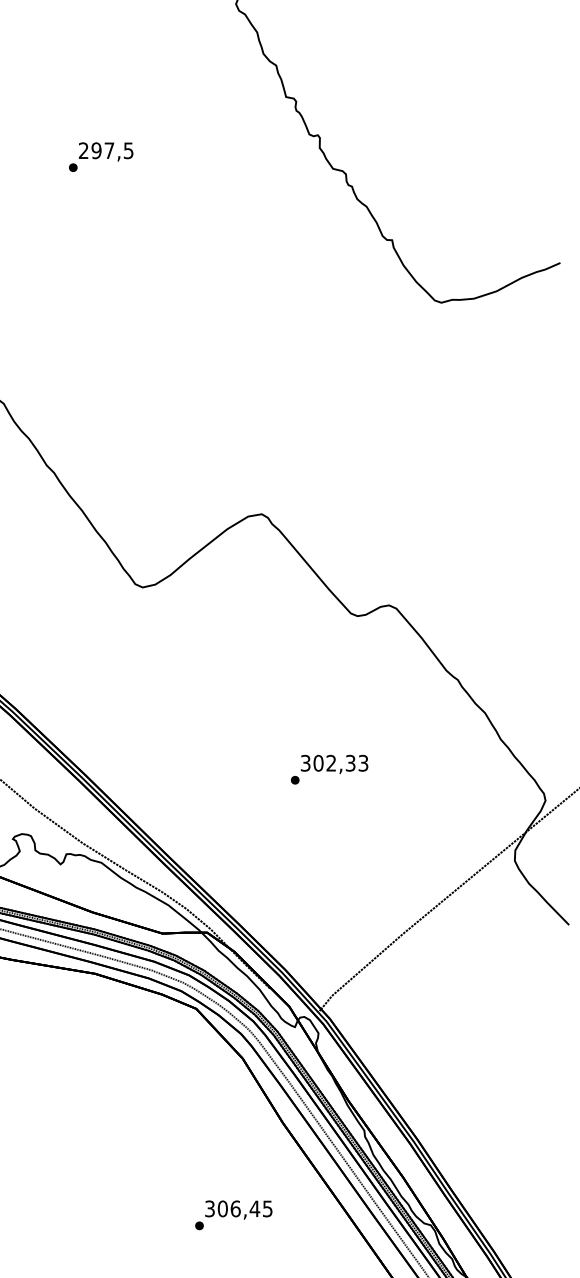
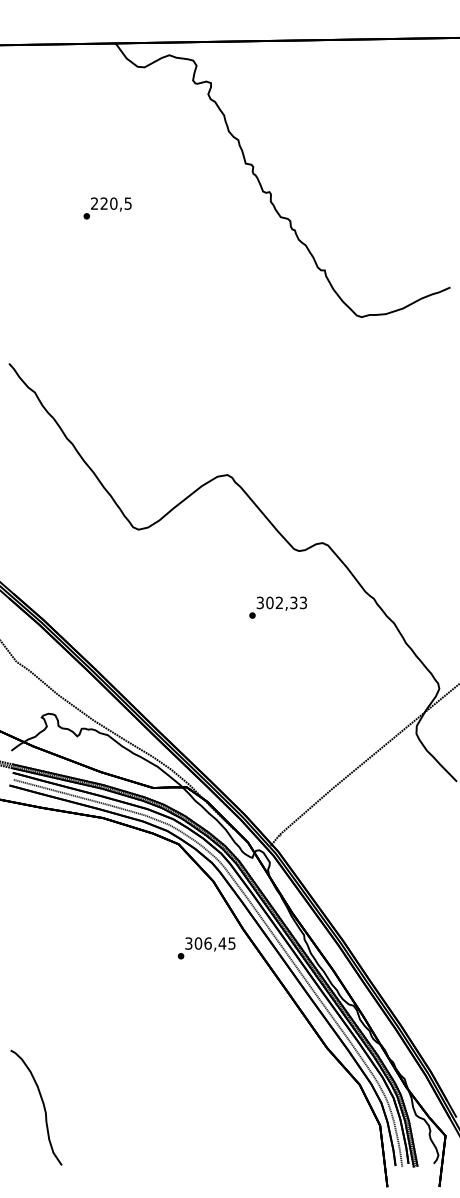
text: (102, 150) -> (108, 203), 297,5 -> 220,5
text: (328, 769) -> (277, 607), moved
text: (233, 1215) -> (206, 948), moved

